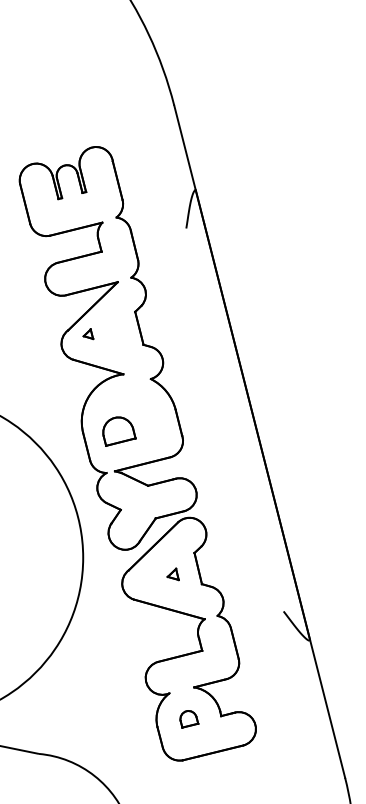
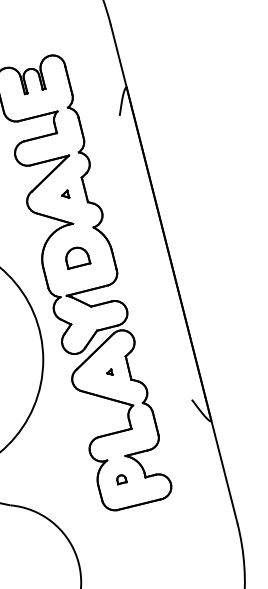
part: (88, 334) -> (65, 194), moved
part: (119, 431) -> (78, 258), moved
part: (172, 573) -> (109, 371), size x0.62
part: (189, 719) -> (122, 479), size x0.71

